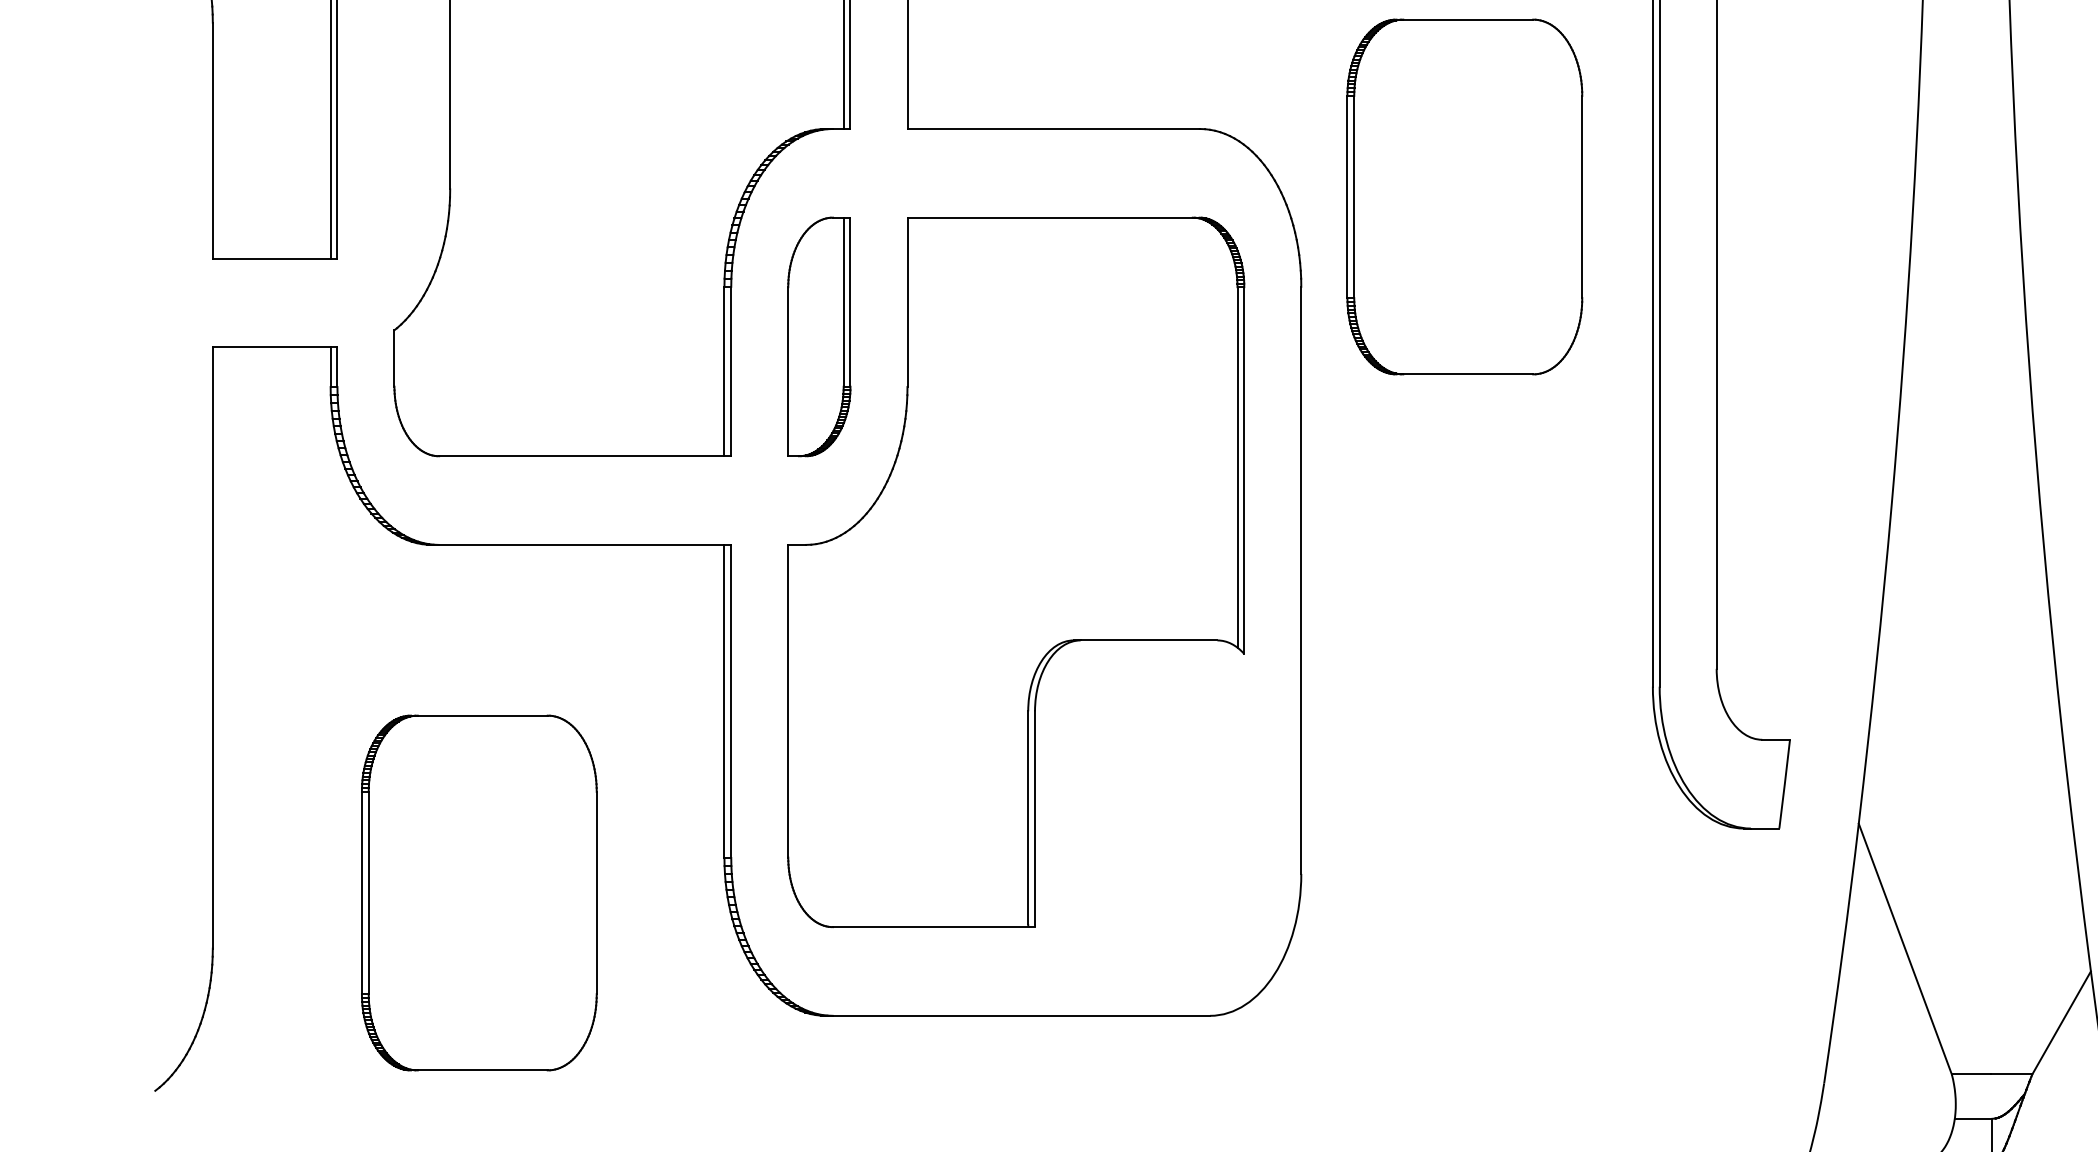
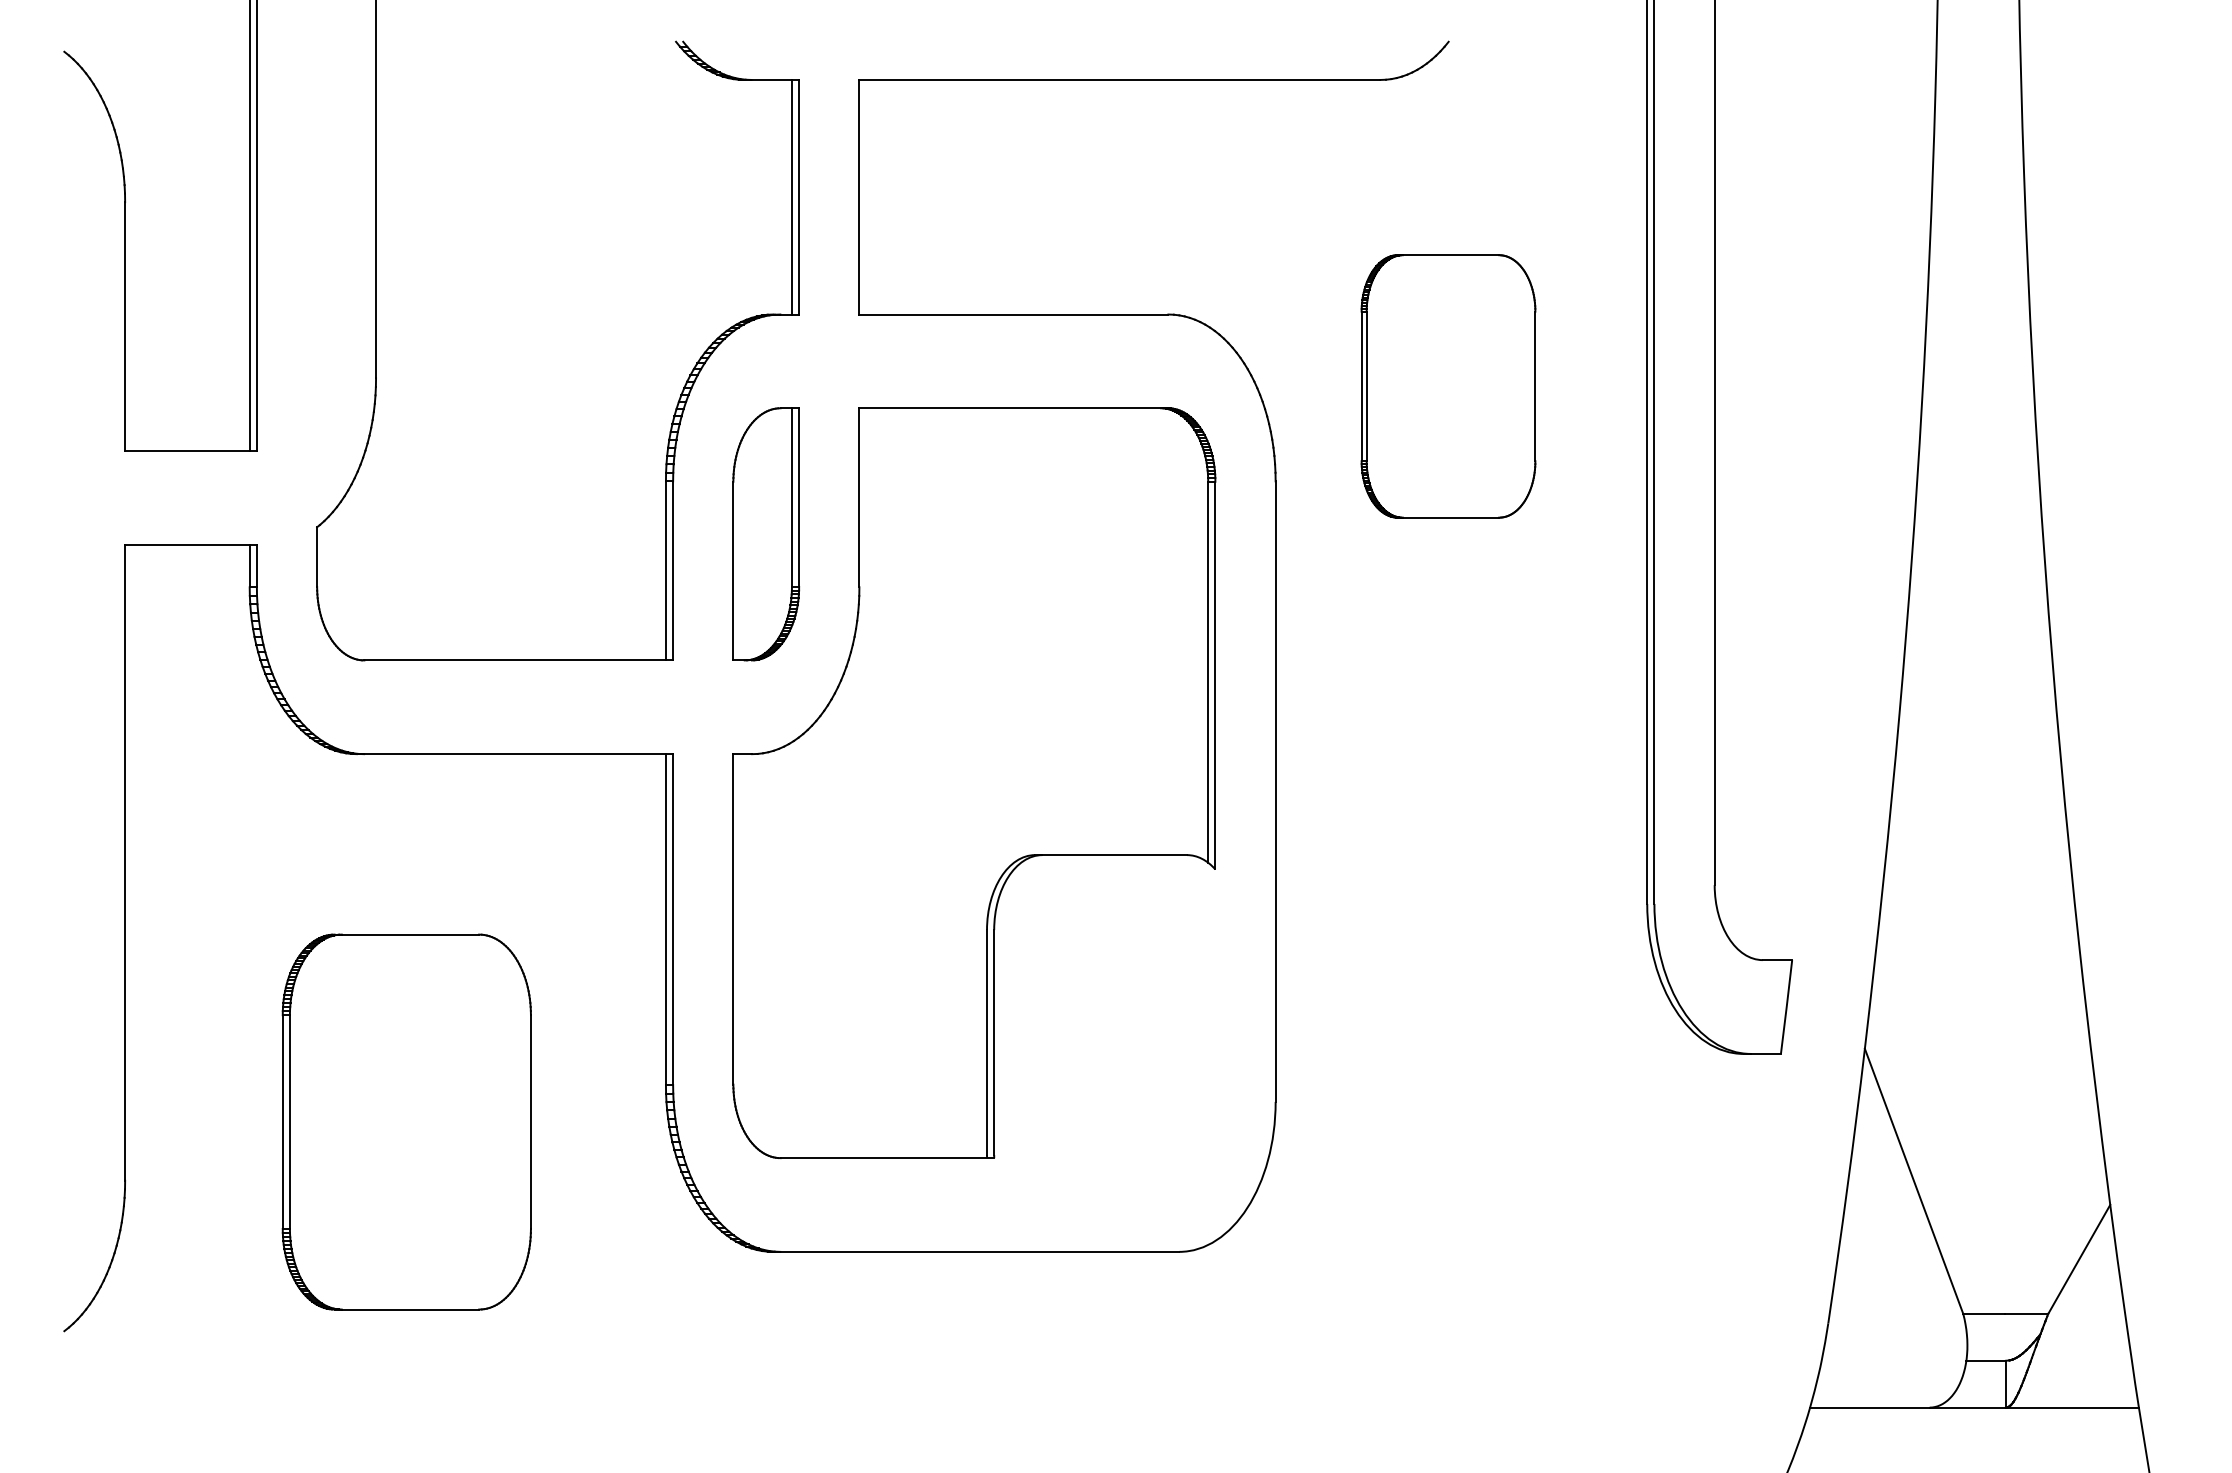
part: (1464, 197) -> (1448, 386), size x0.7

